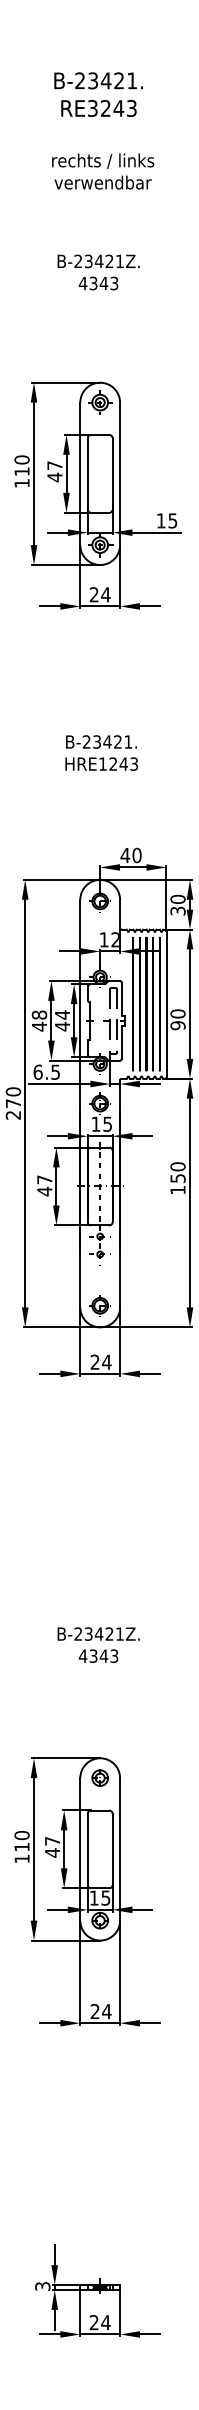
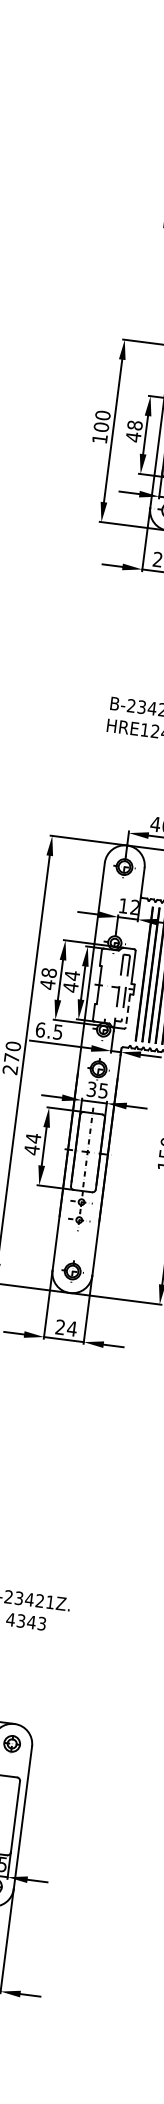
text: (54, 465) -> (134, 425), 47 -> 48
text: (21, 471) -> (100, 427), 110 -> 100
line: (121, 1043) -> (127, 1011), solid -> dashed
text: (95, 1123) -> (91, 1088), 15 -> 35
text: (44, 1179) -> (33, 1138), 47 -> 44

